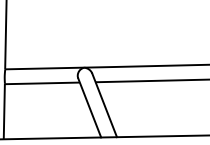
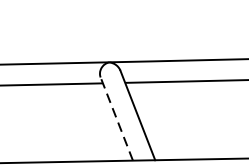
line: (89, 107) -> (116, 118), solid -> dashed

